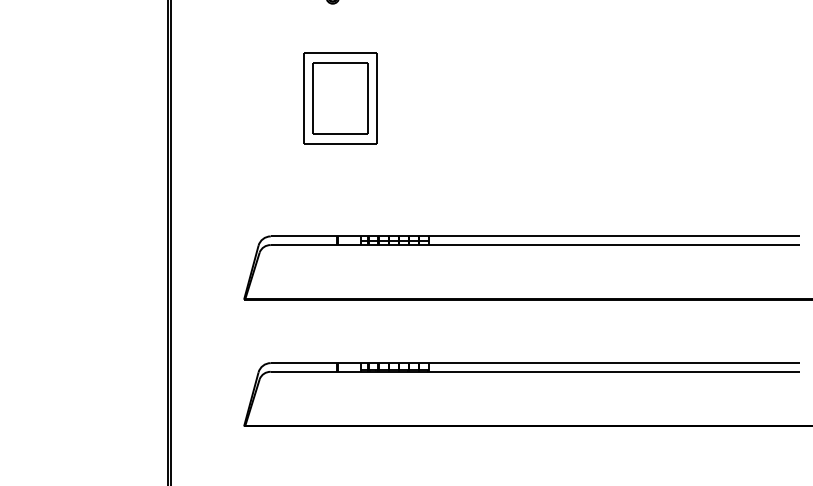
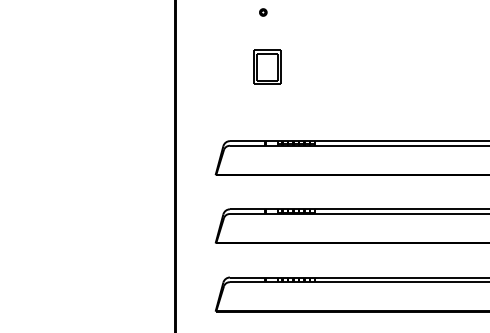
part: (340, 99) -> (267, 67), size x0.7

